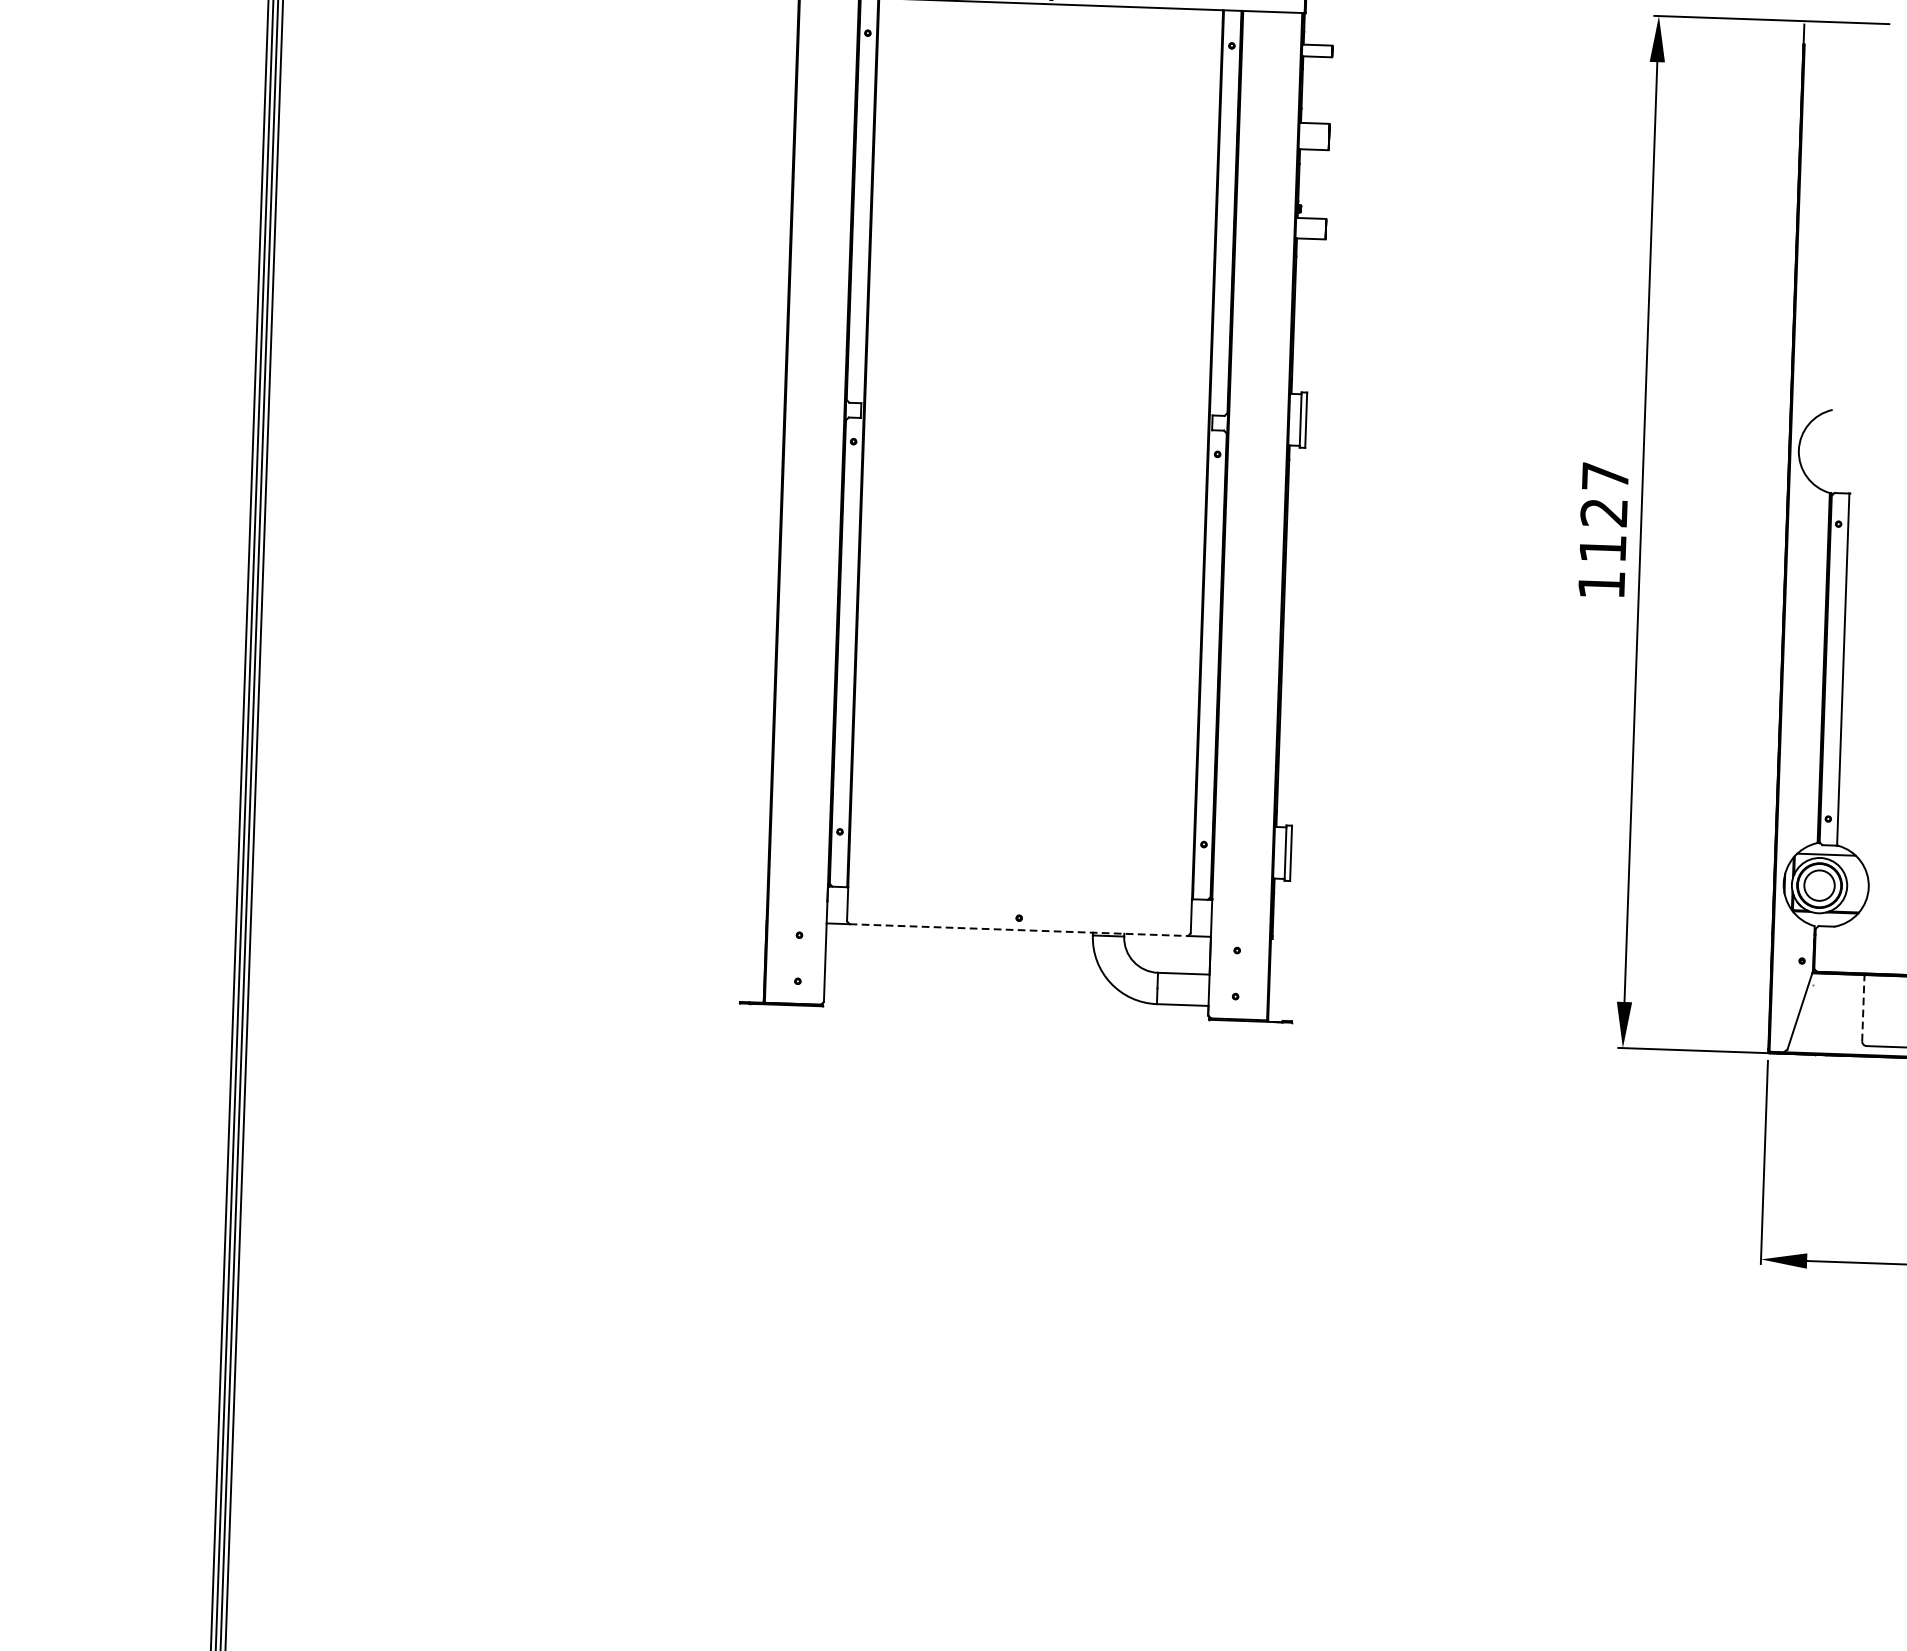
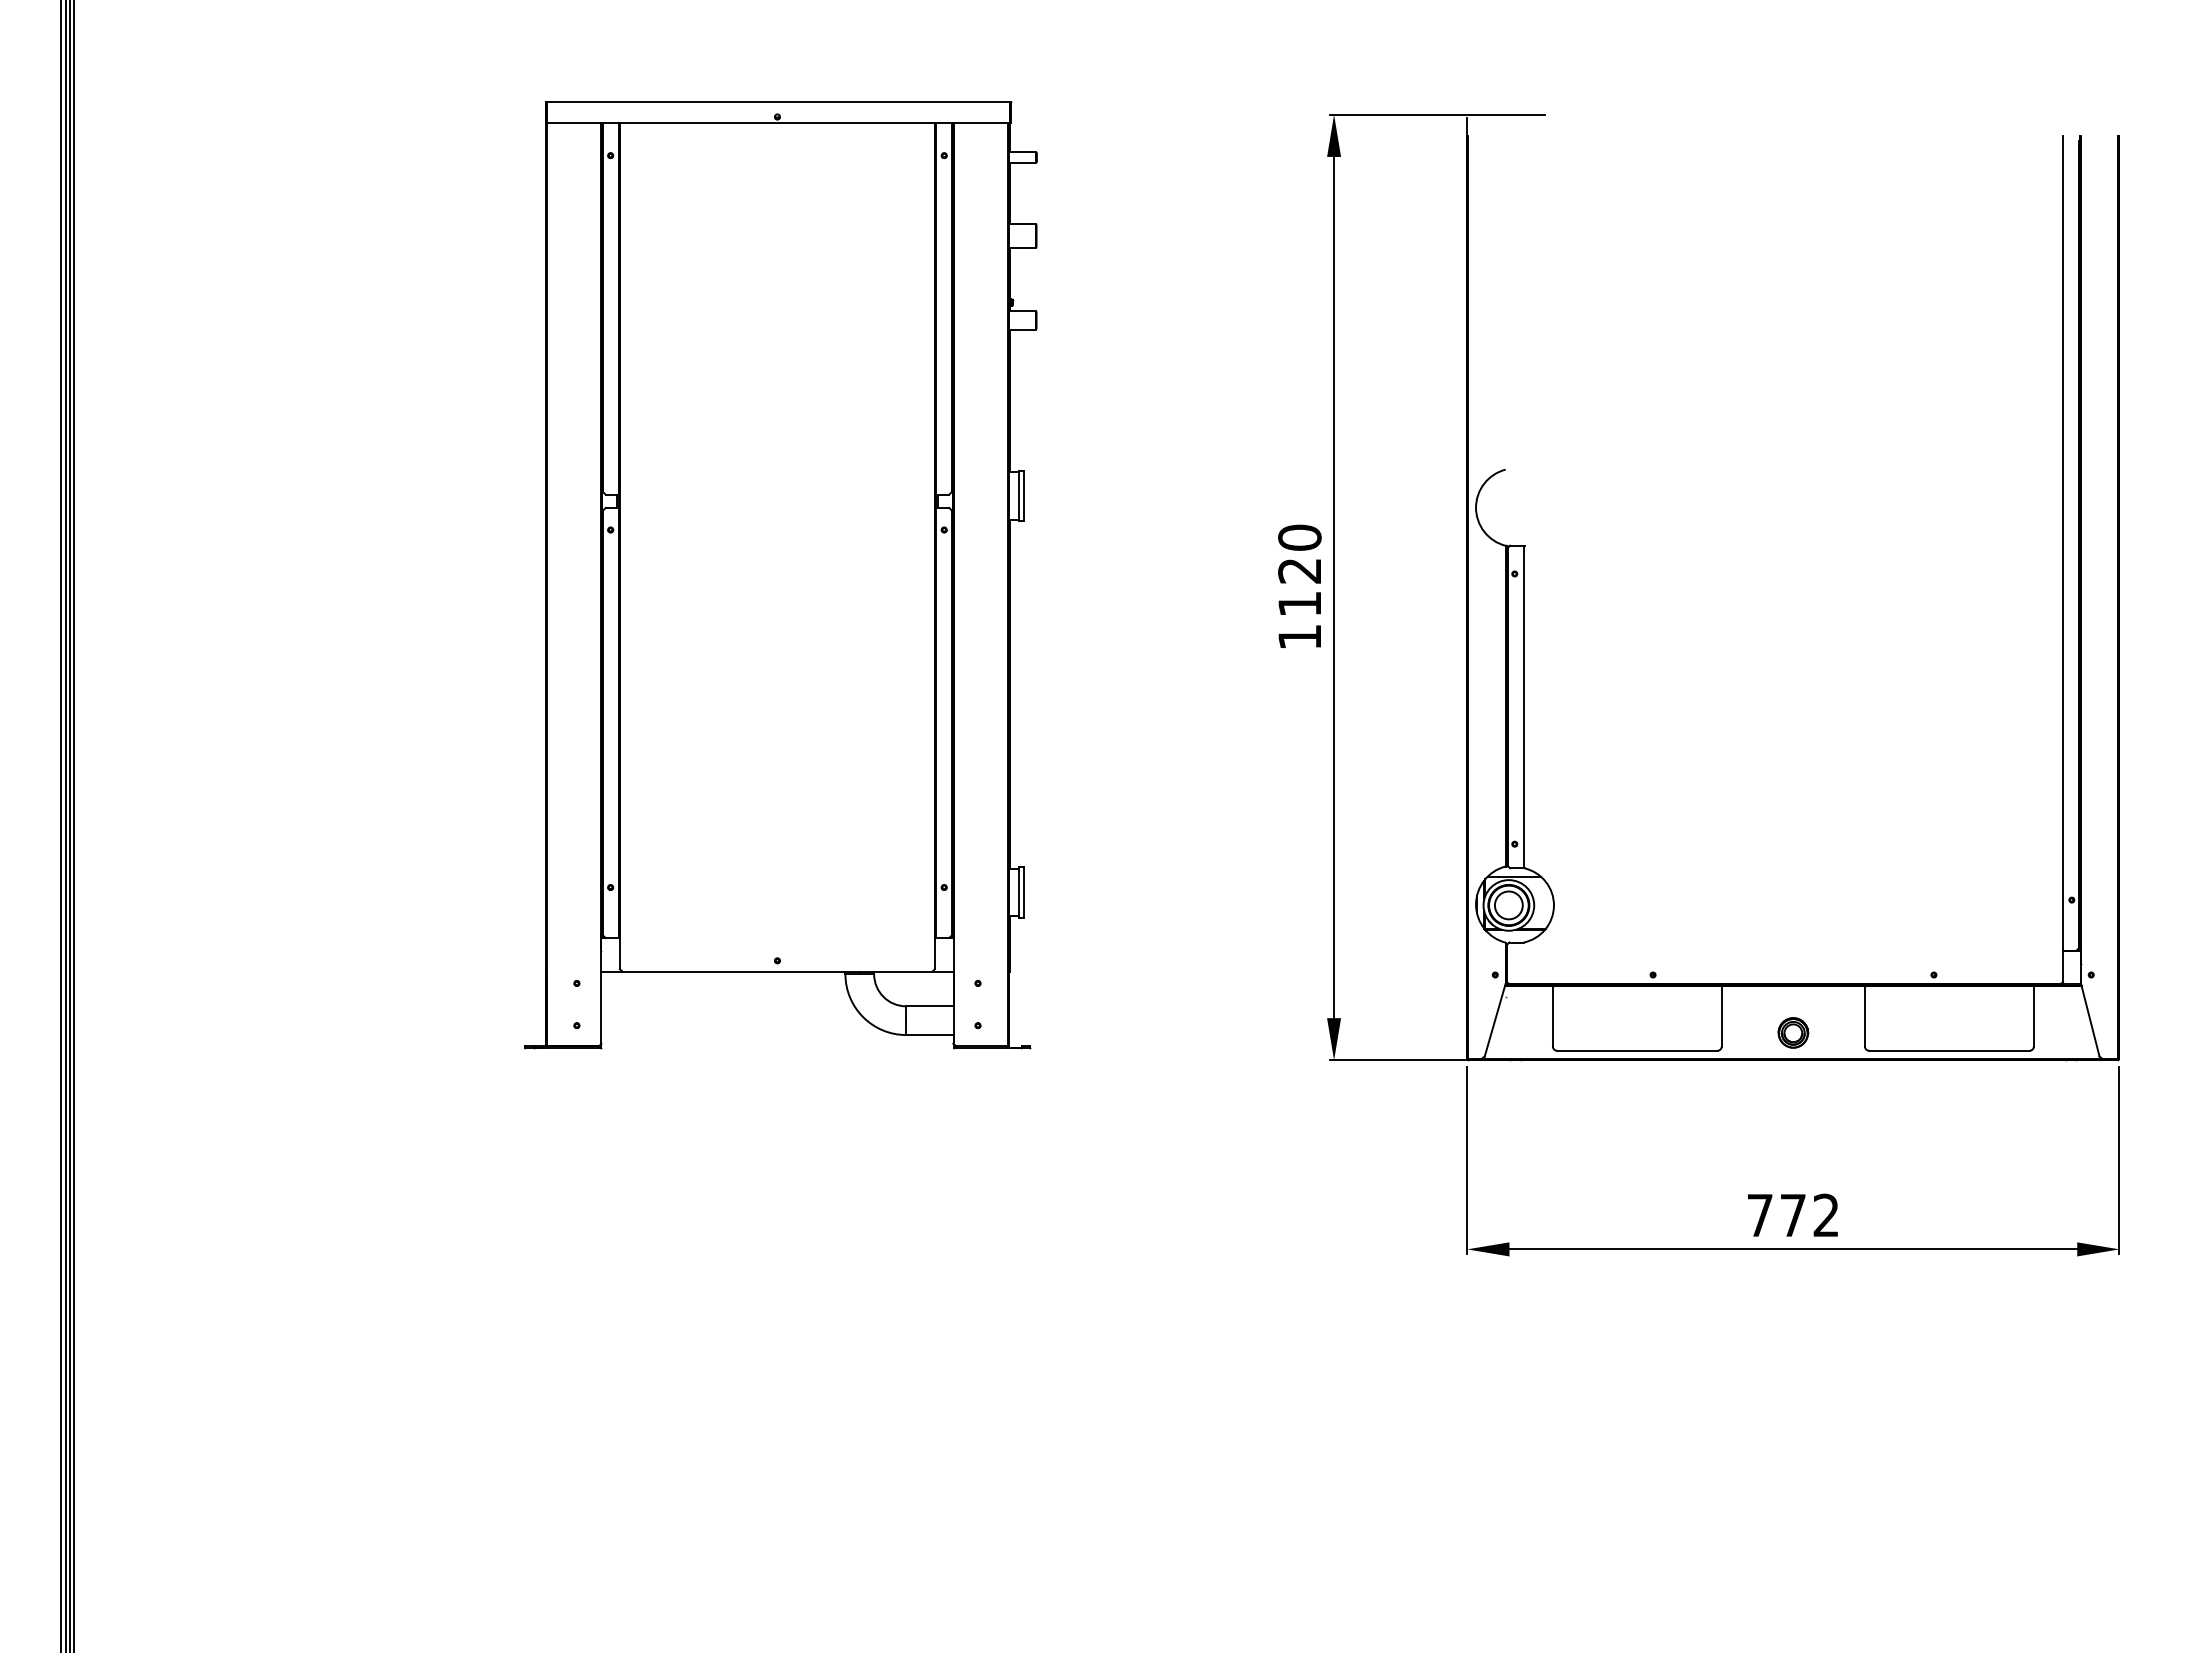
text: (1605, 476) -> (1299, 537), 1127 -> 1120
line: (1018, 929) -> (777, 971), dashed -> solid
line: (1862, 1007) -> (1552, 1015), dashed -> solid

